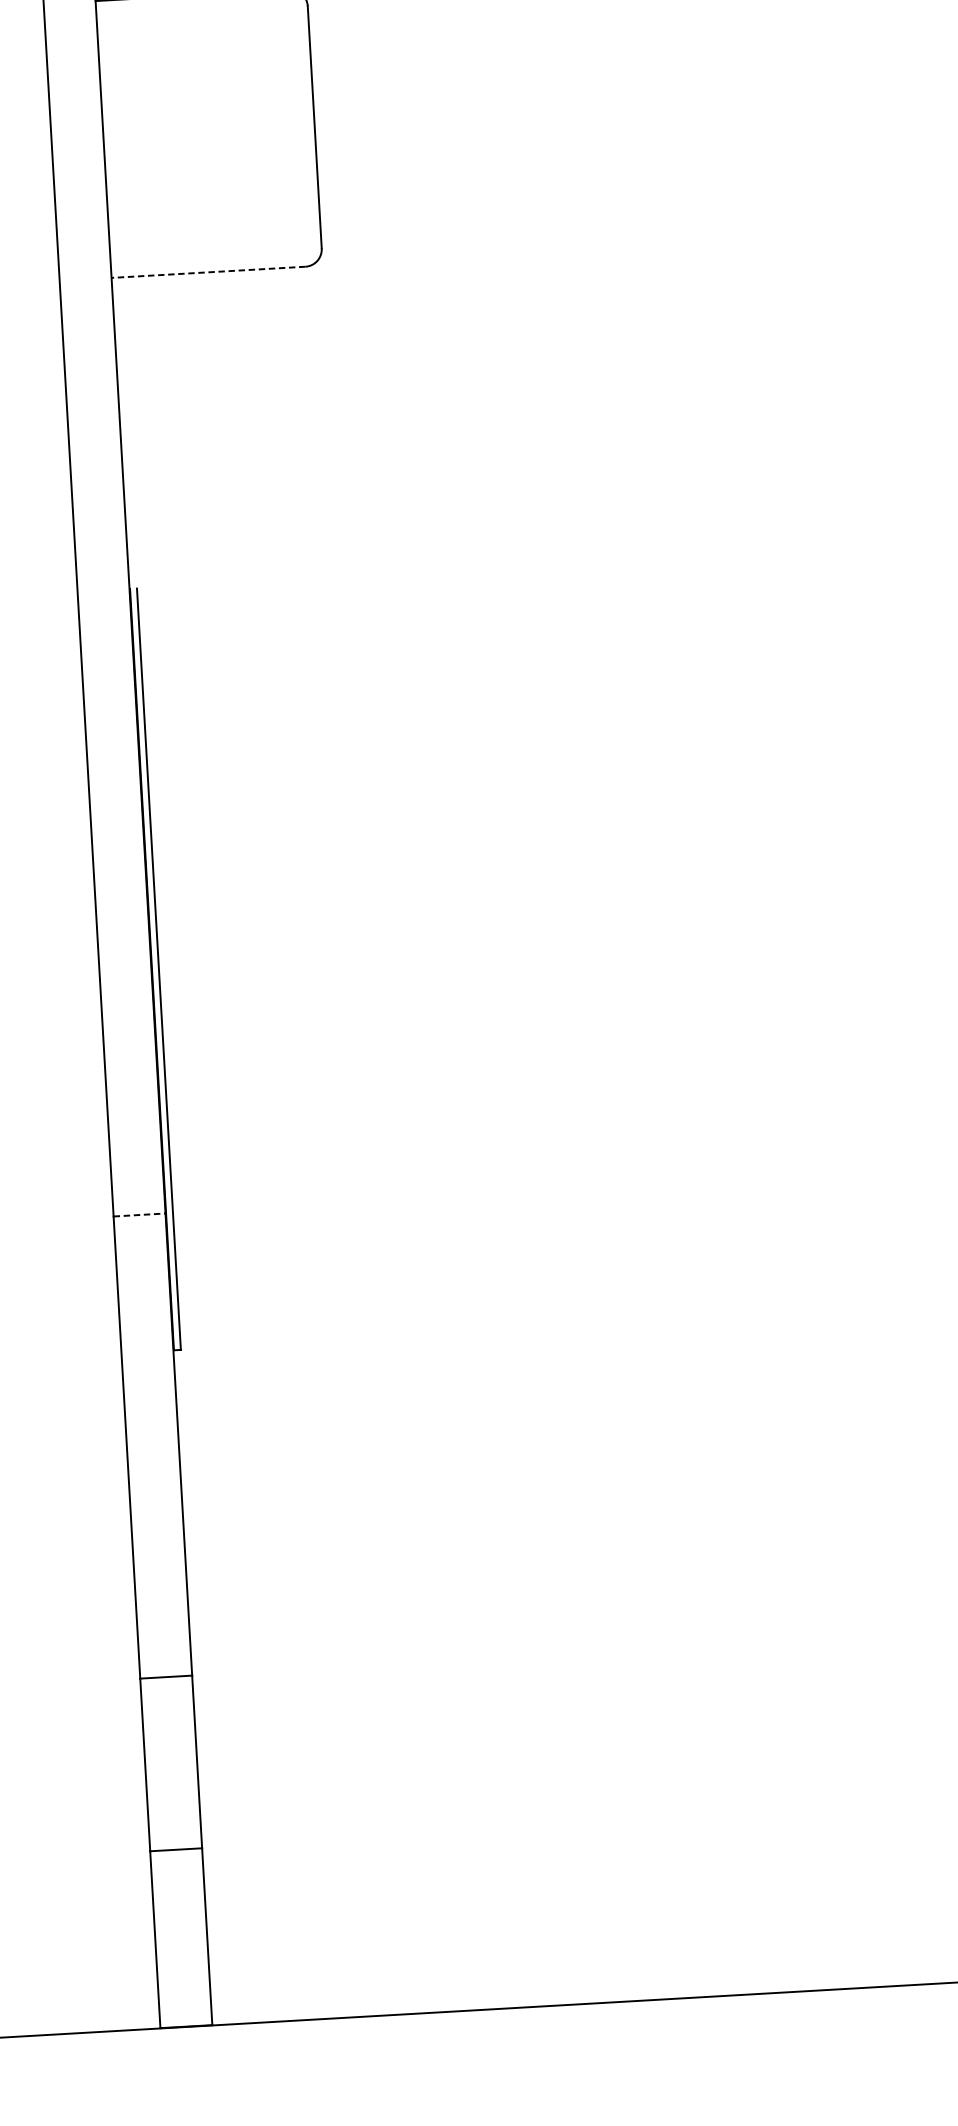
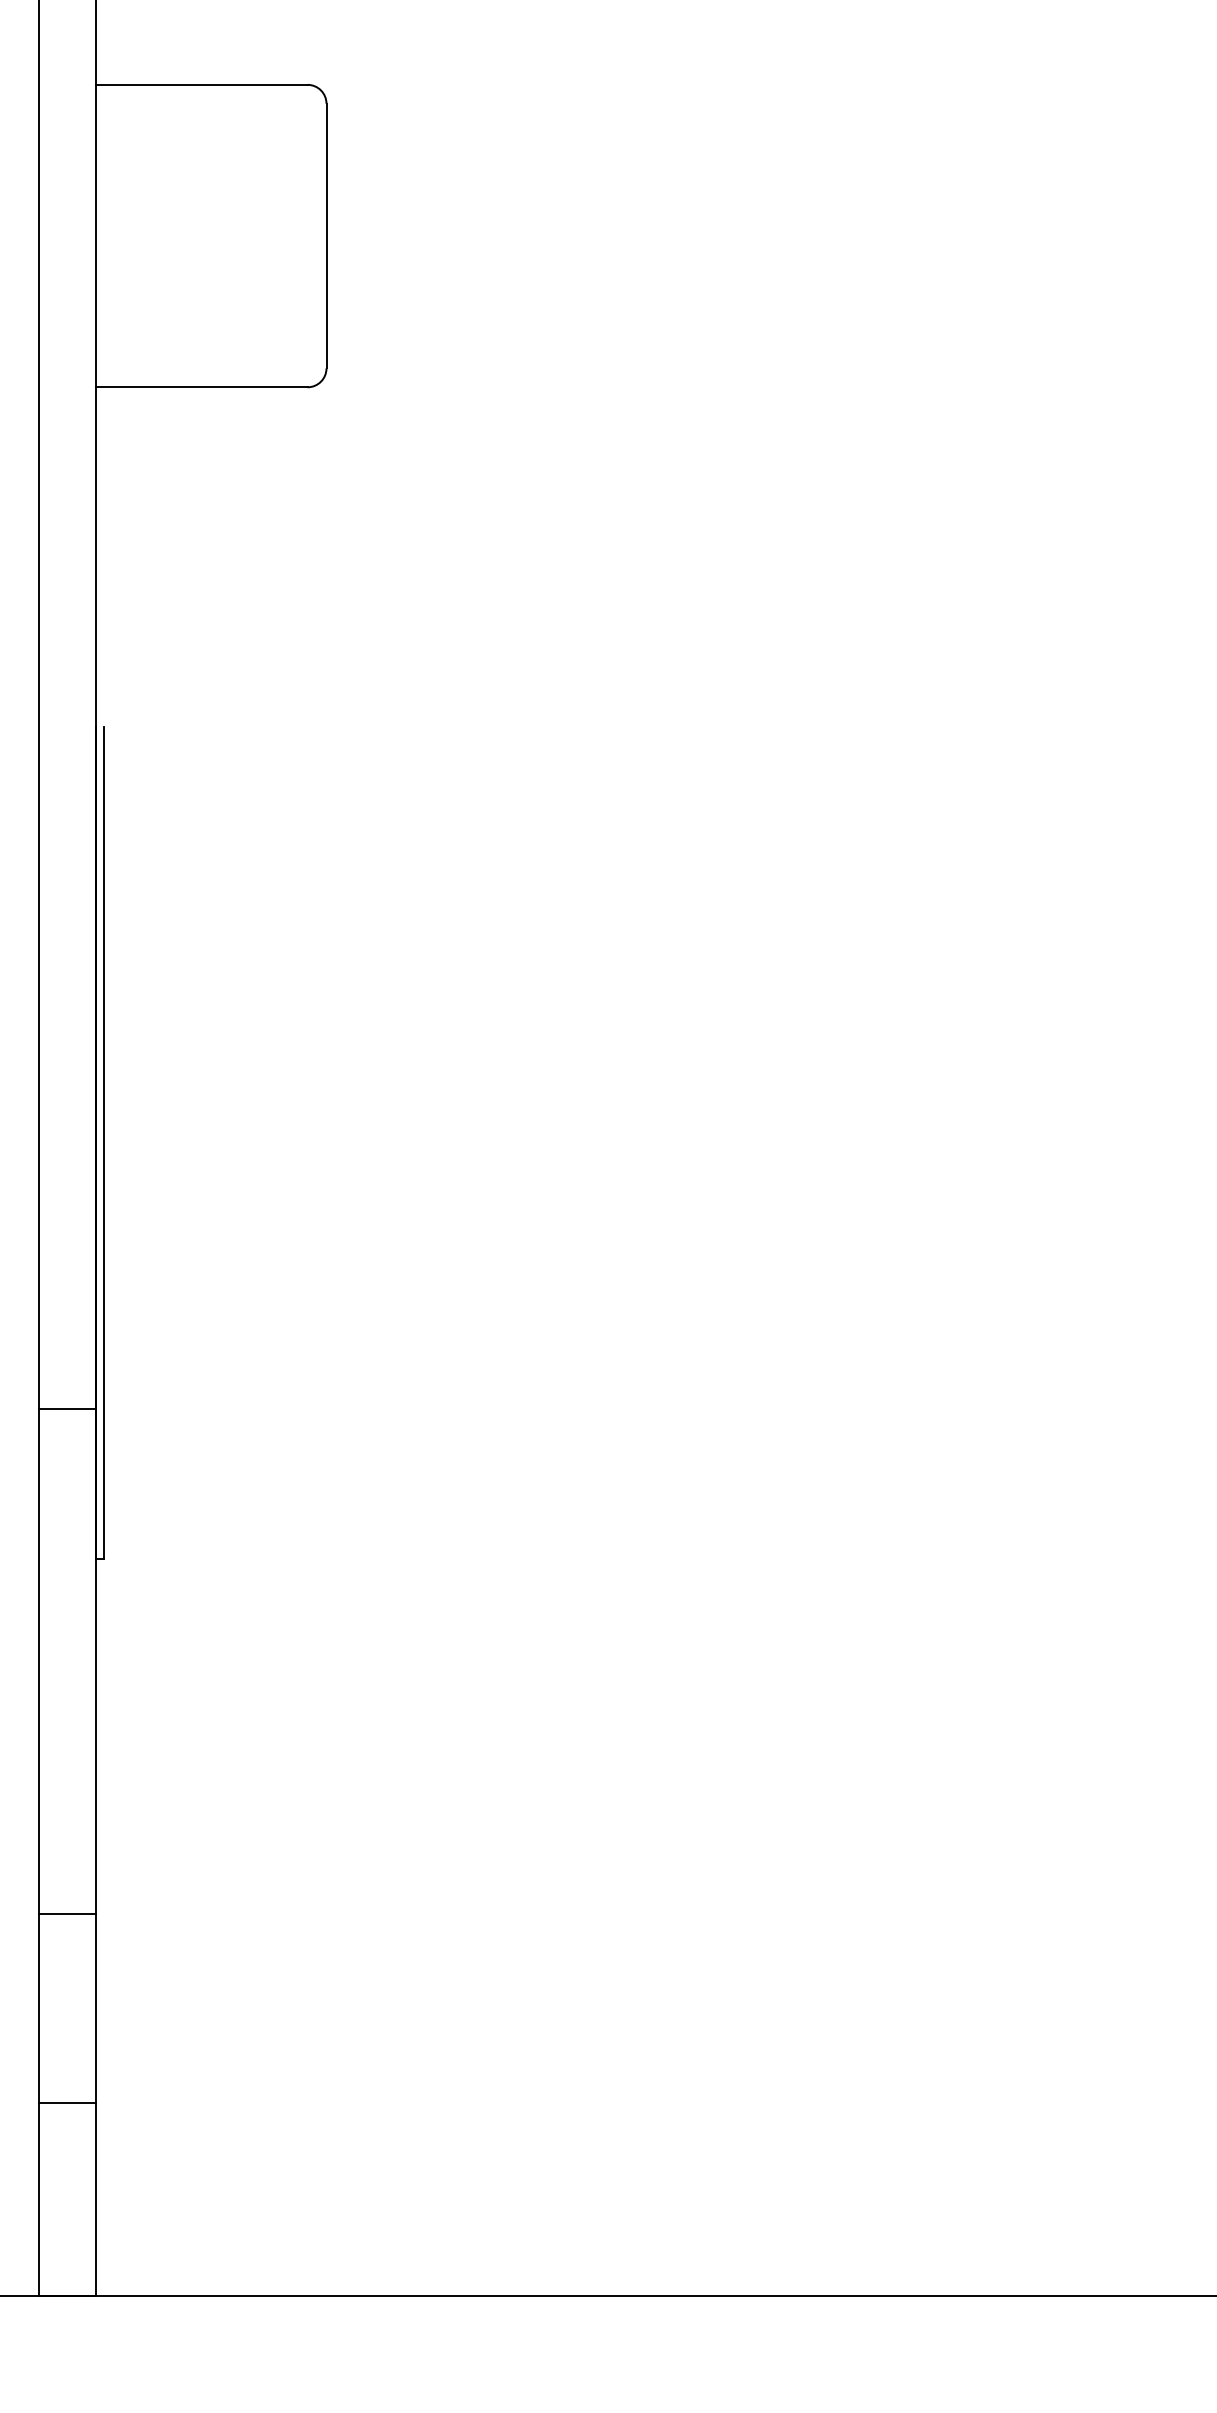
line: (208, 272) -> (201, 387), dashed -> solid
line: (139, 1215) -> (67, 1409), dashed -> solid

